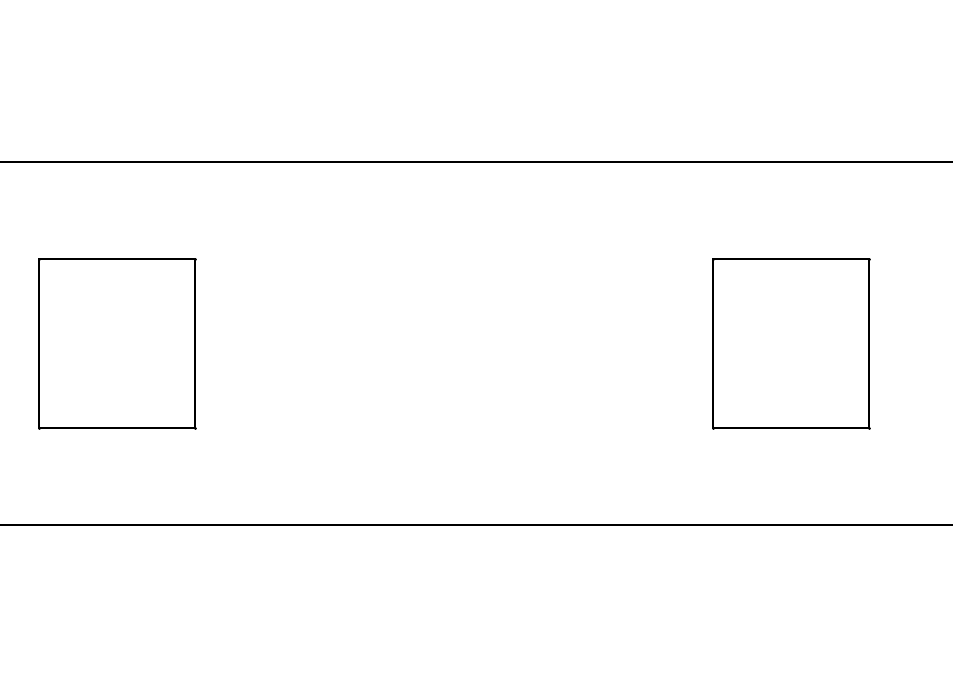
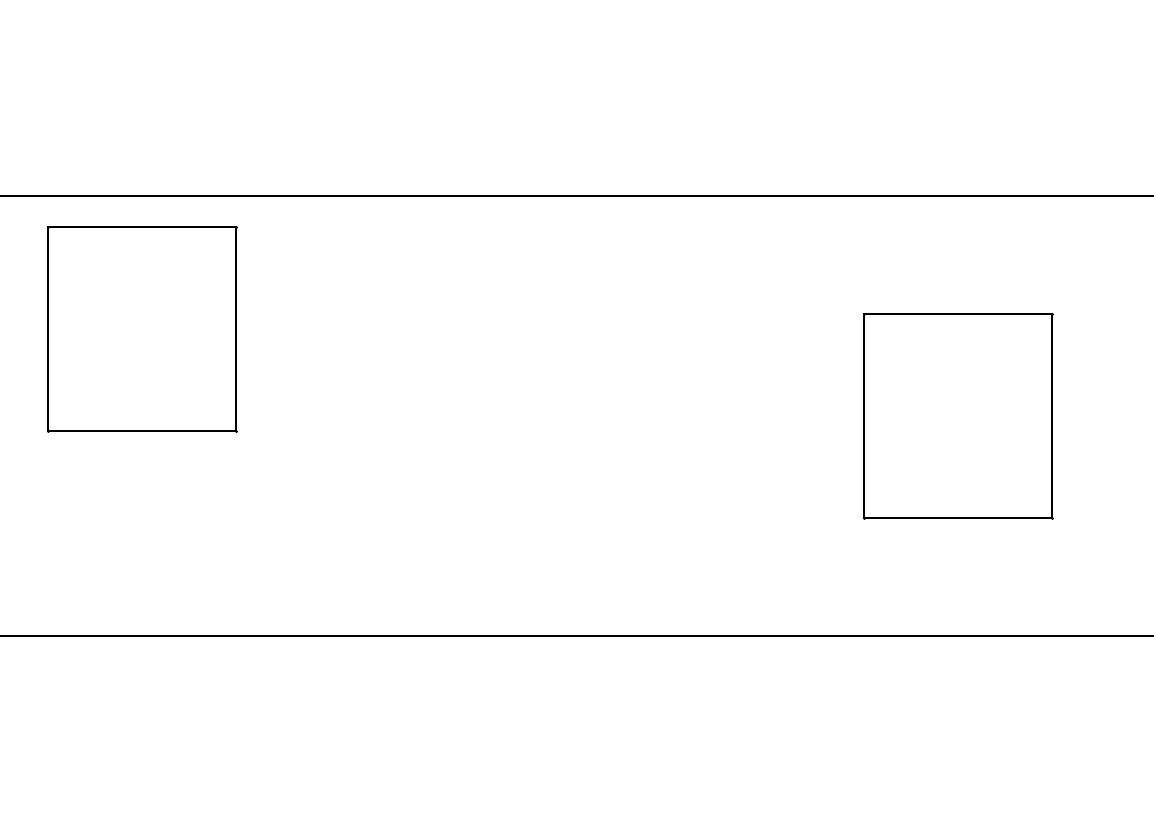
part: (117, 343) -> (142, 329), moved

